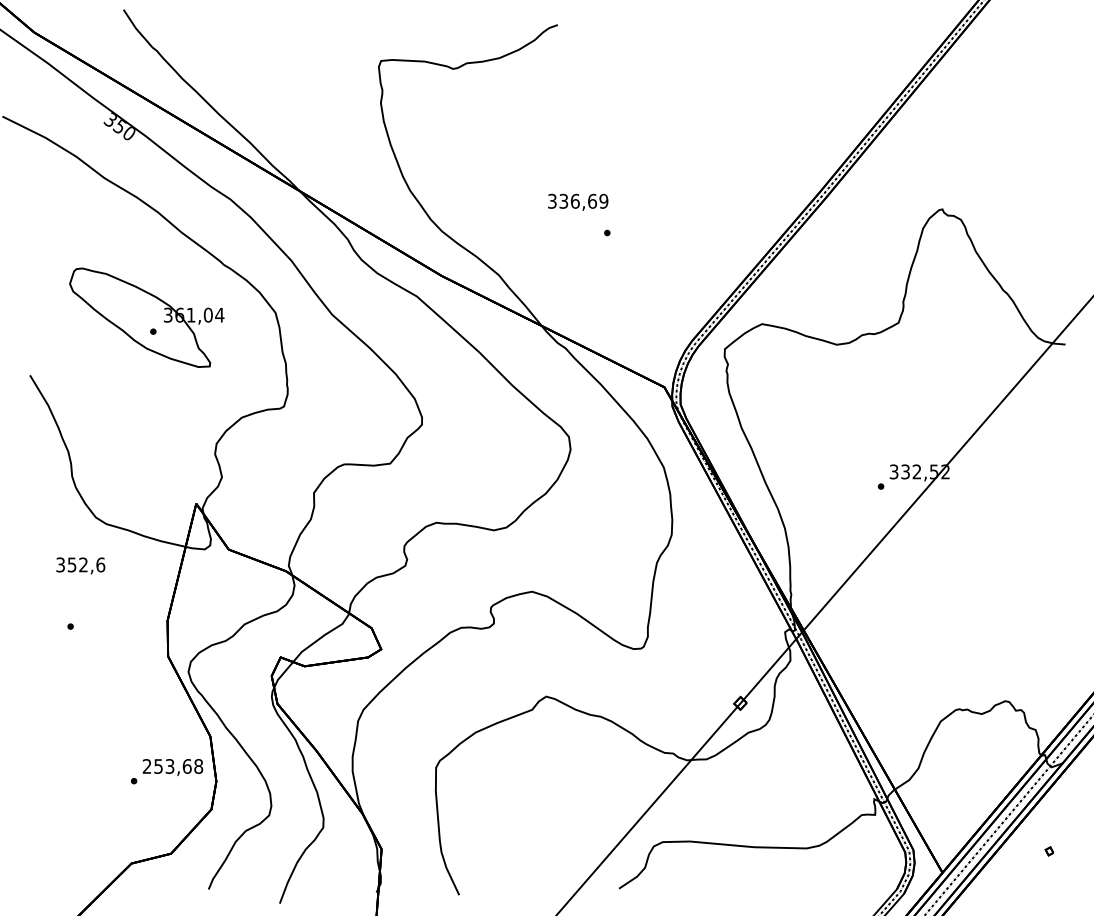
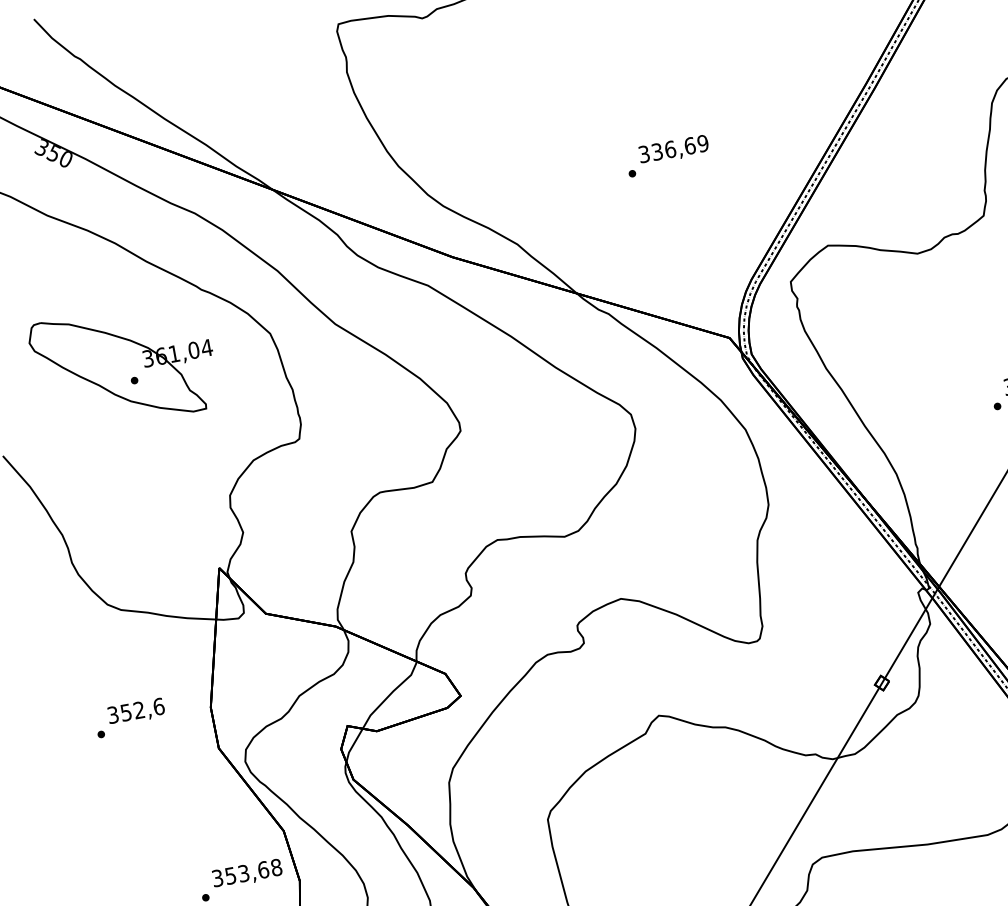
text: (578, 201) -> (674, 149), moved
text: (80, 565) -> (135, 711), moved
text: (146, 766) -> (216, 878), 253,68 -> 353,68

